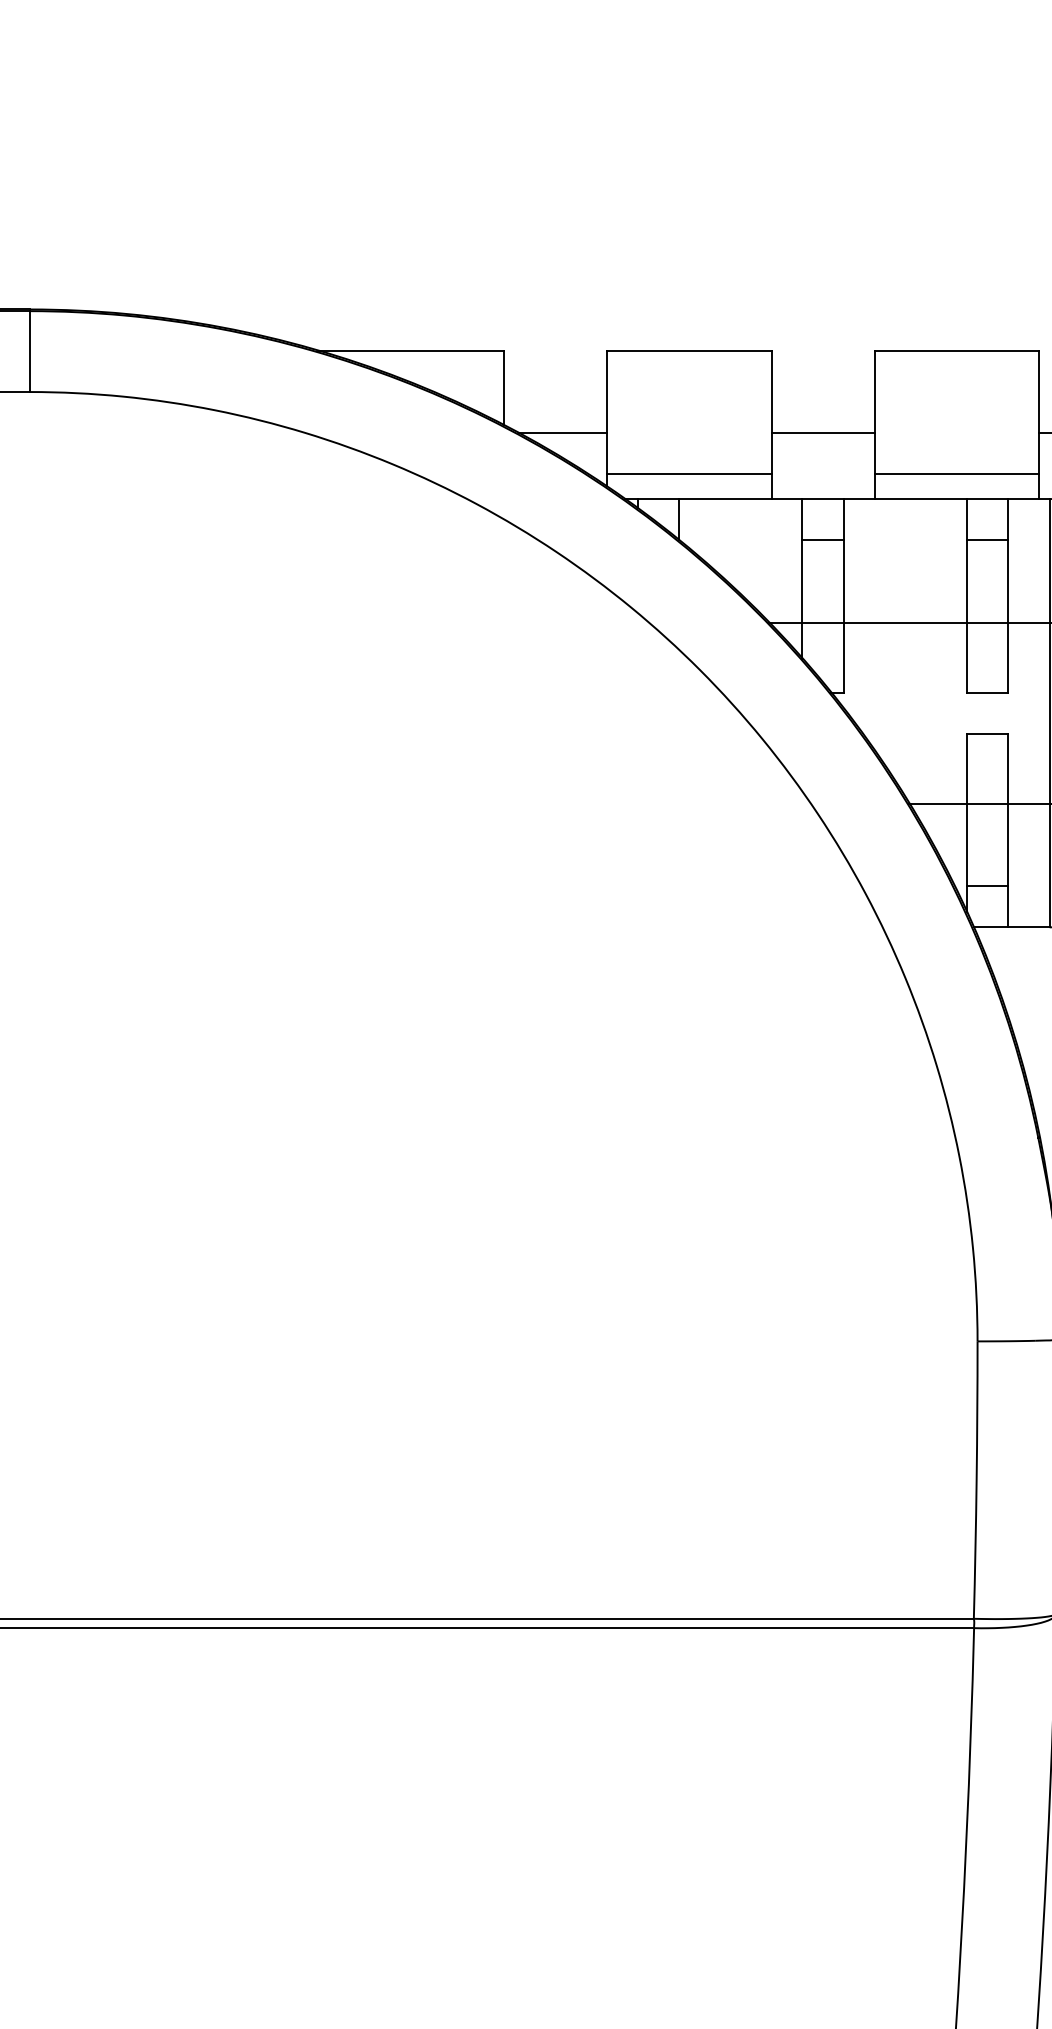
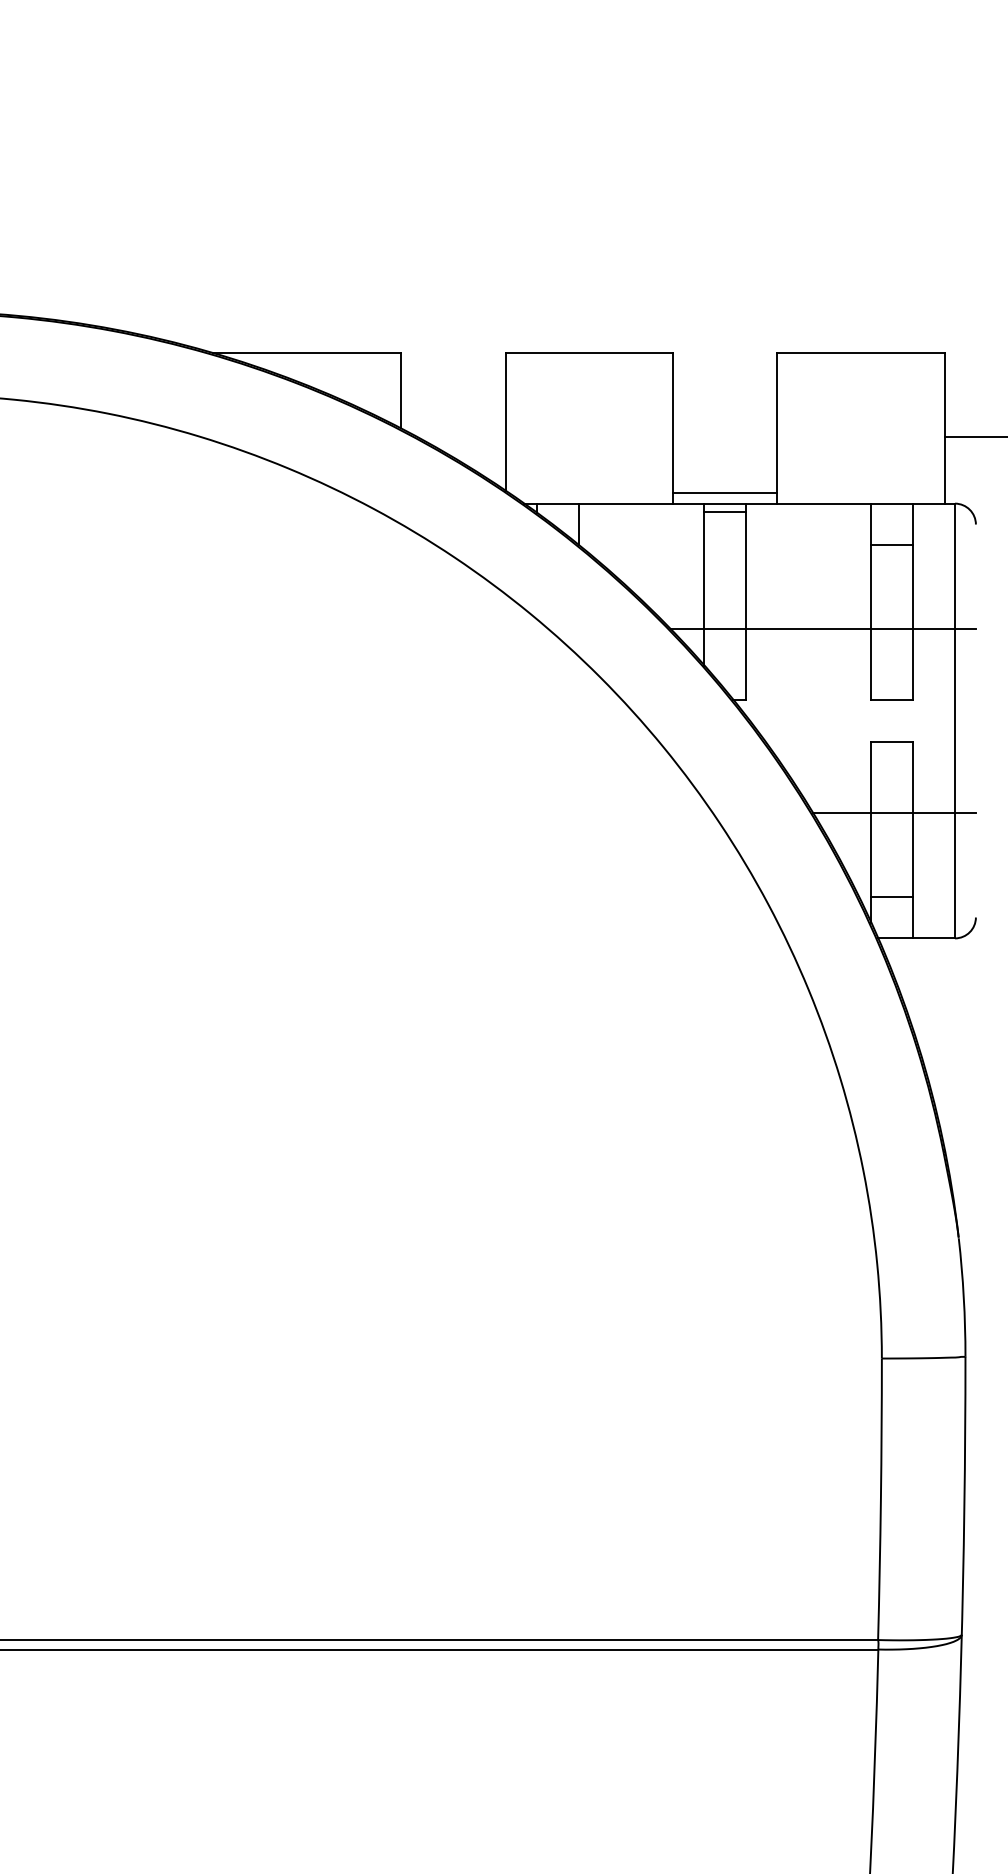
line: (562, 433) -> (460, 437), removed
line: (822, 433) -> (724, 493), moved
line: (688, 474) -> (588, 478), removed
line: (956, 474) -> (860, 478), removed
line: (822, 540) -> (724, 512), moved

